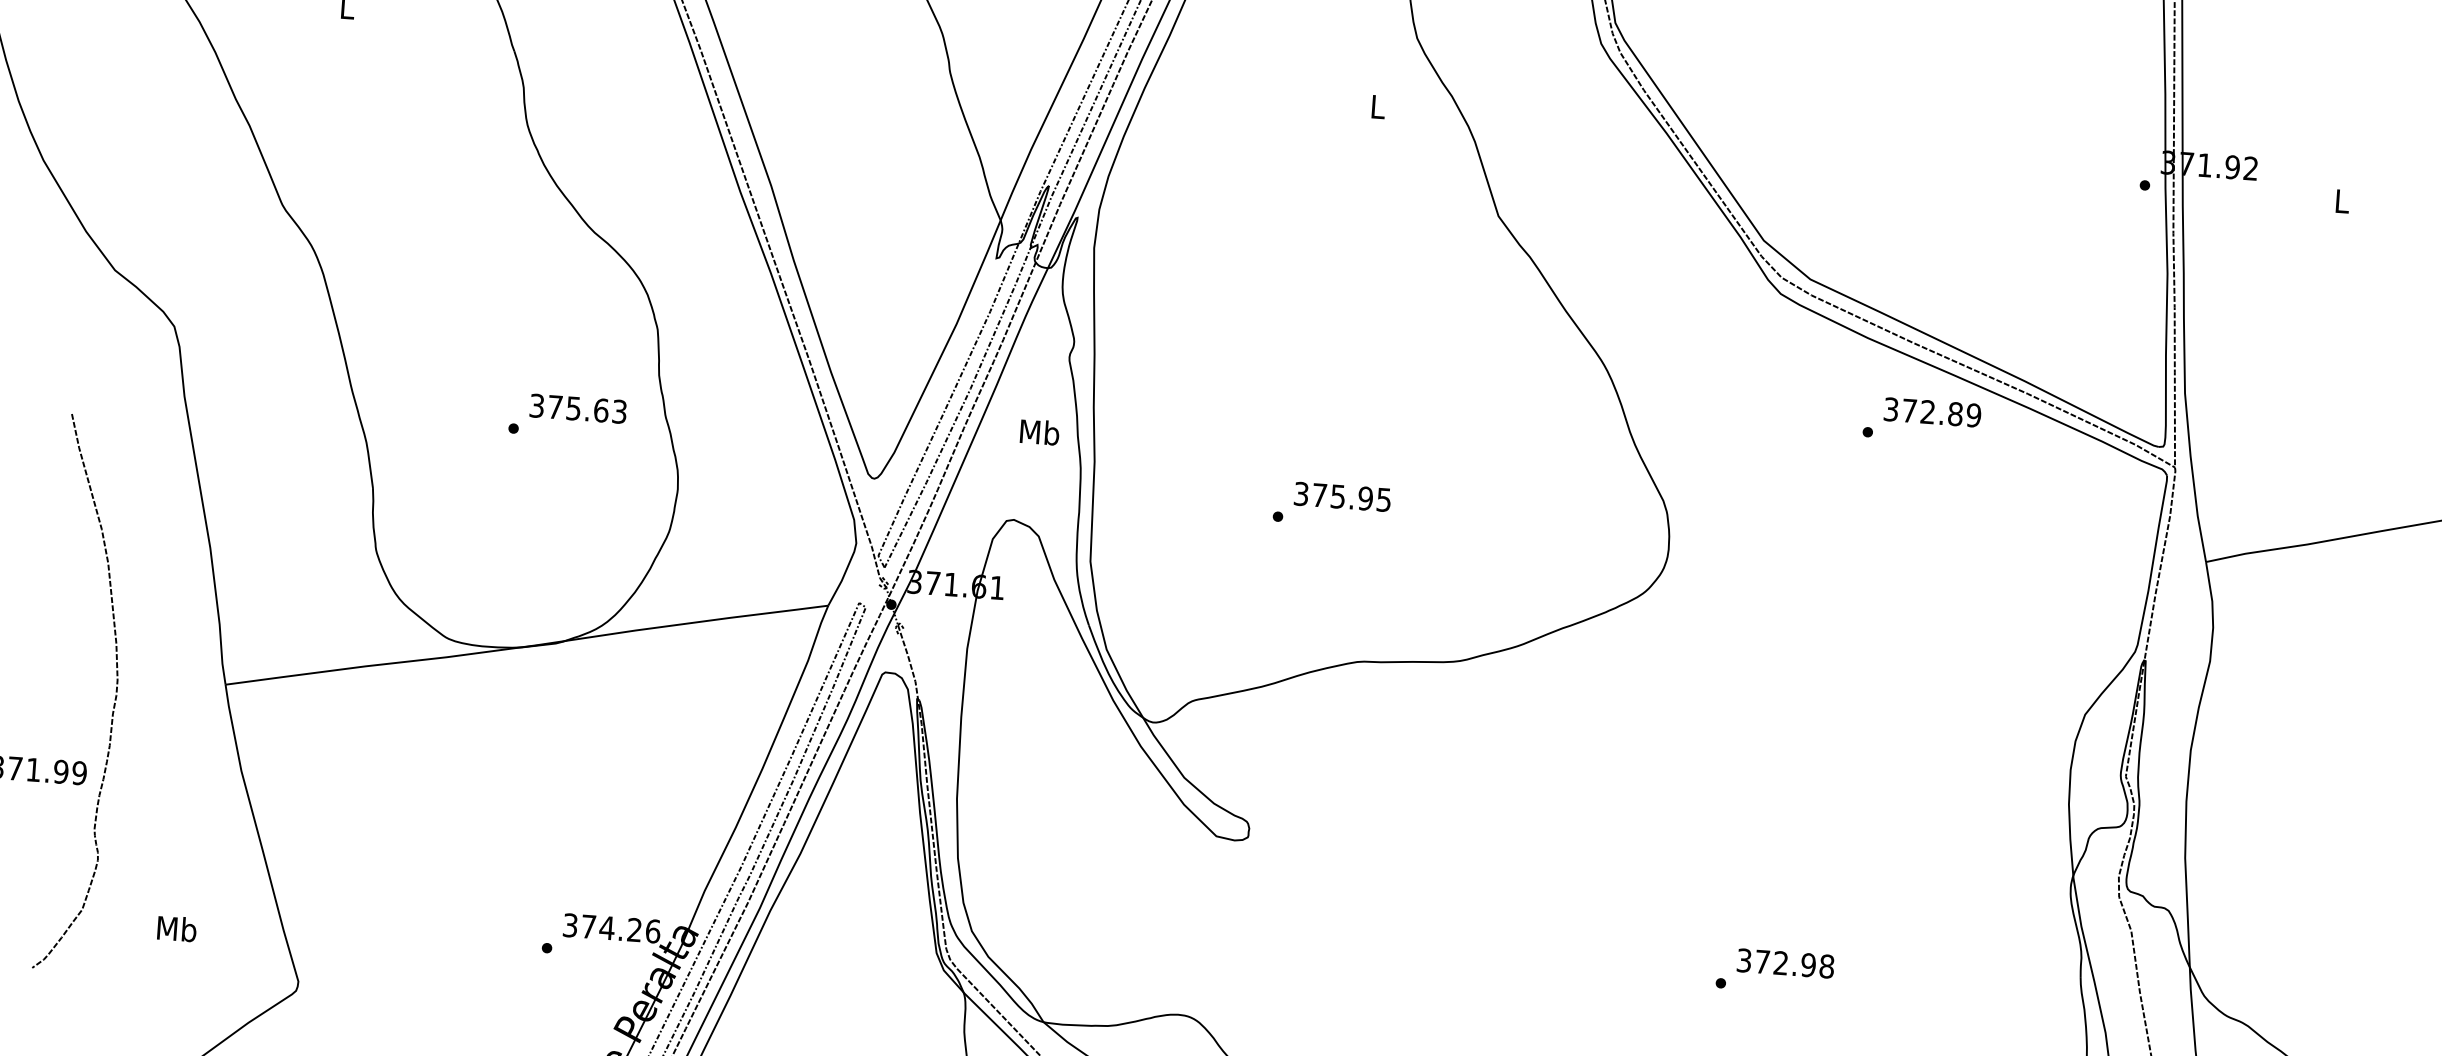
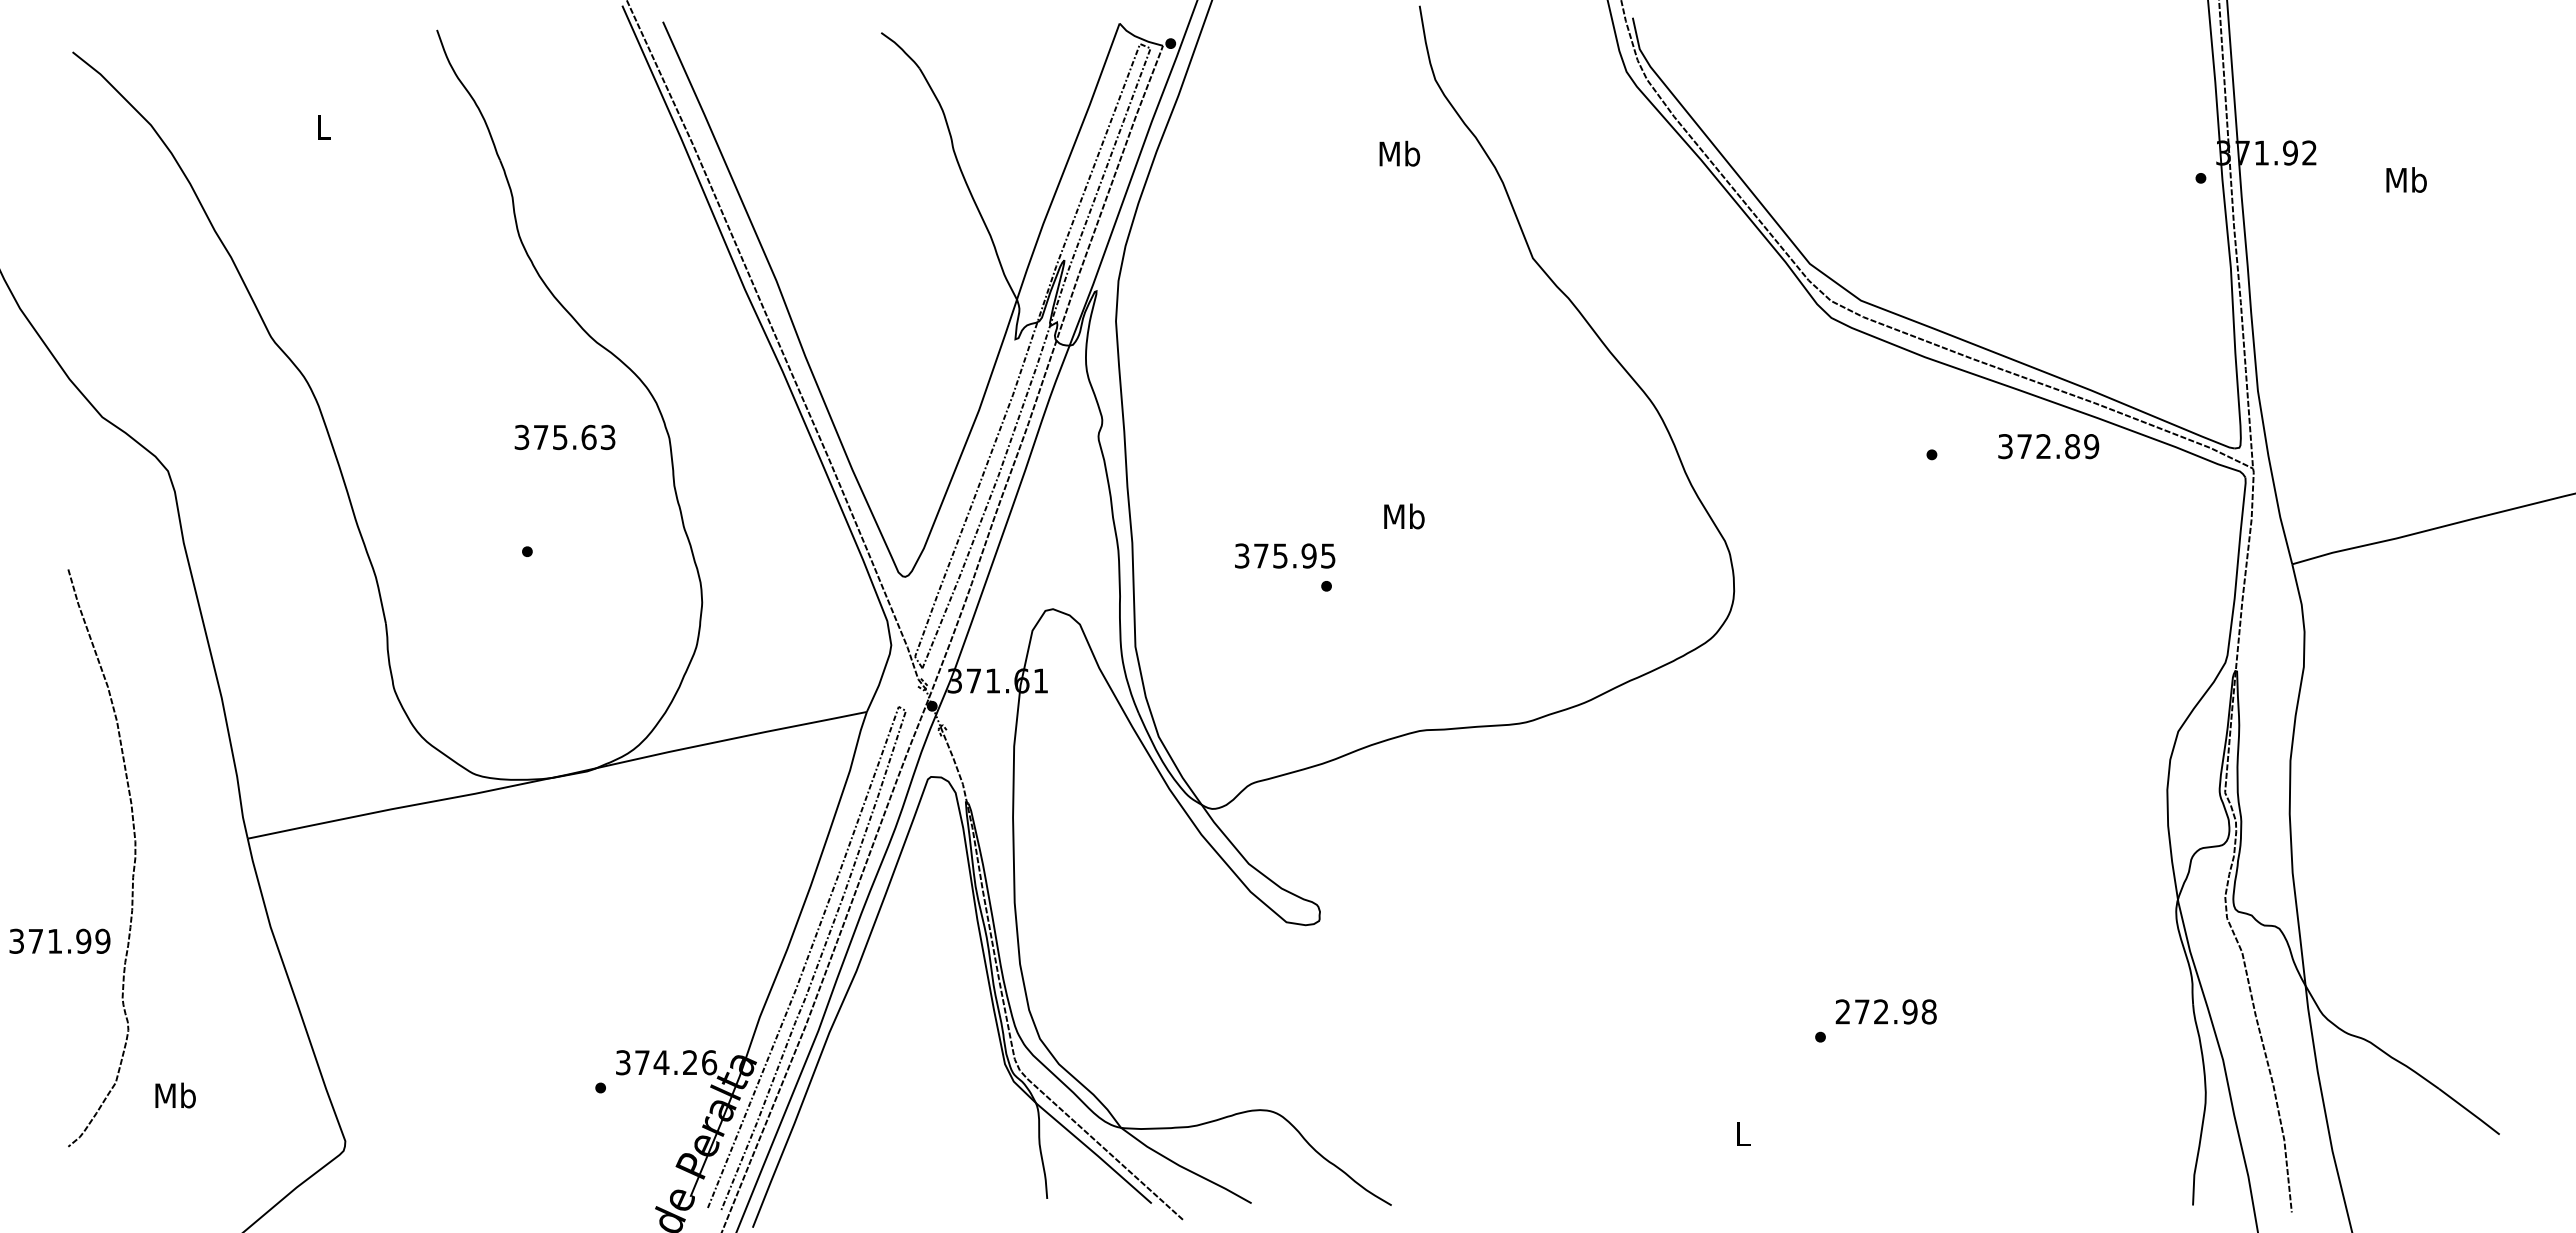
text: (1377, 106) -> (1399, 153), L -> Mb
text: (2342, 200) -> (2406, 179), L -> Mb
text: (577, 408) -> (564, 437), moved
text: (1932, 412) -> (2048, 446), moved
text: (1039, 432) -> (1404, 516), moved
text: (1343, 496) -> (1285, 555), moved
text: (176, 928) -> (175, 1095), moved
text: (1743, 960) -> (1842, 1011), 372.98 -> 272.98

